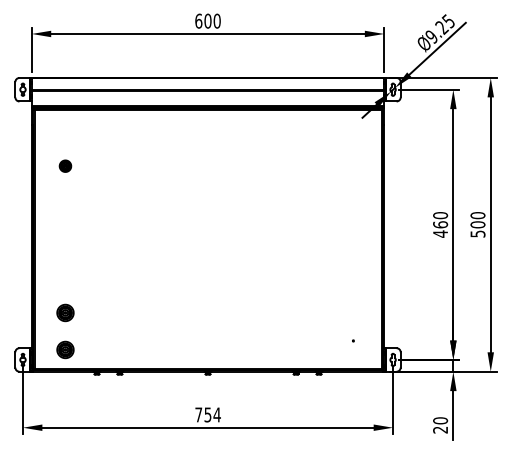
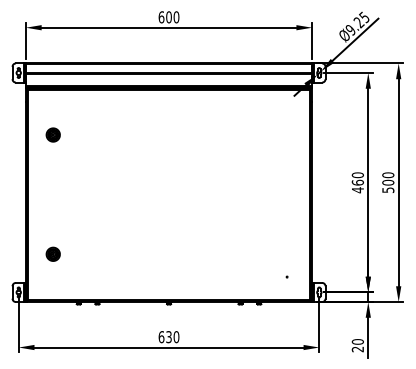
part: (65, 166) -> (53, 135), size x1.43
part: (65, 349) -> (53, 283), removed
text: (207, 414) -> (168, 336), 754 -> 630

